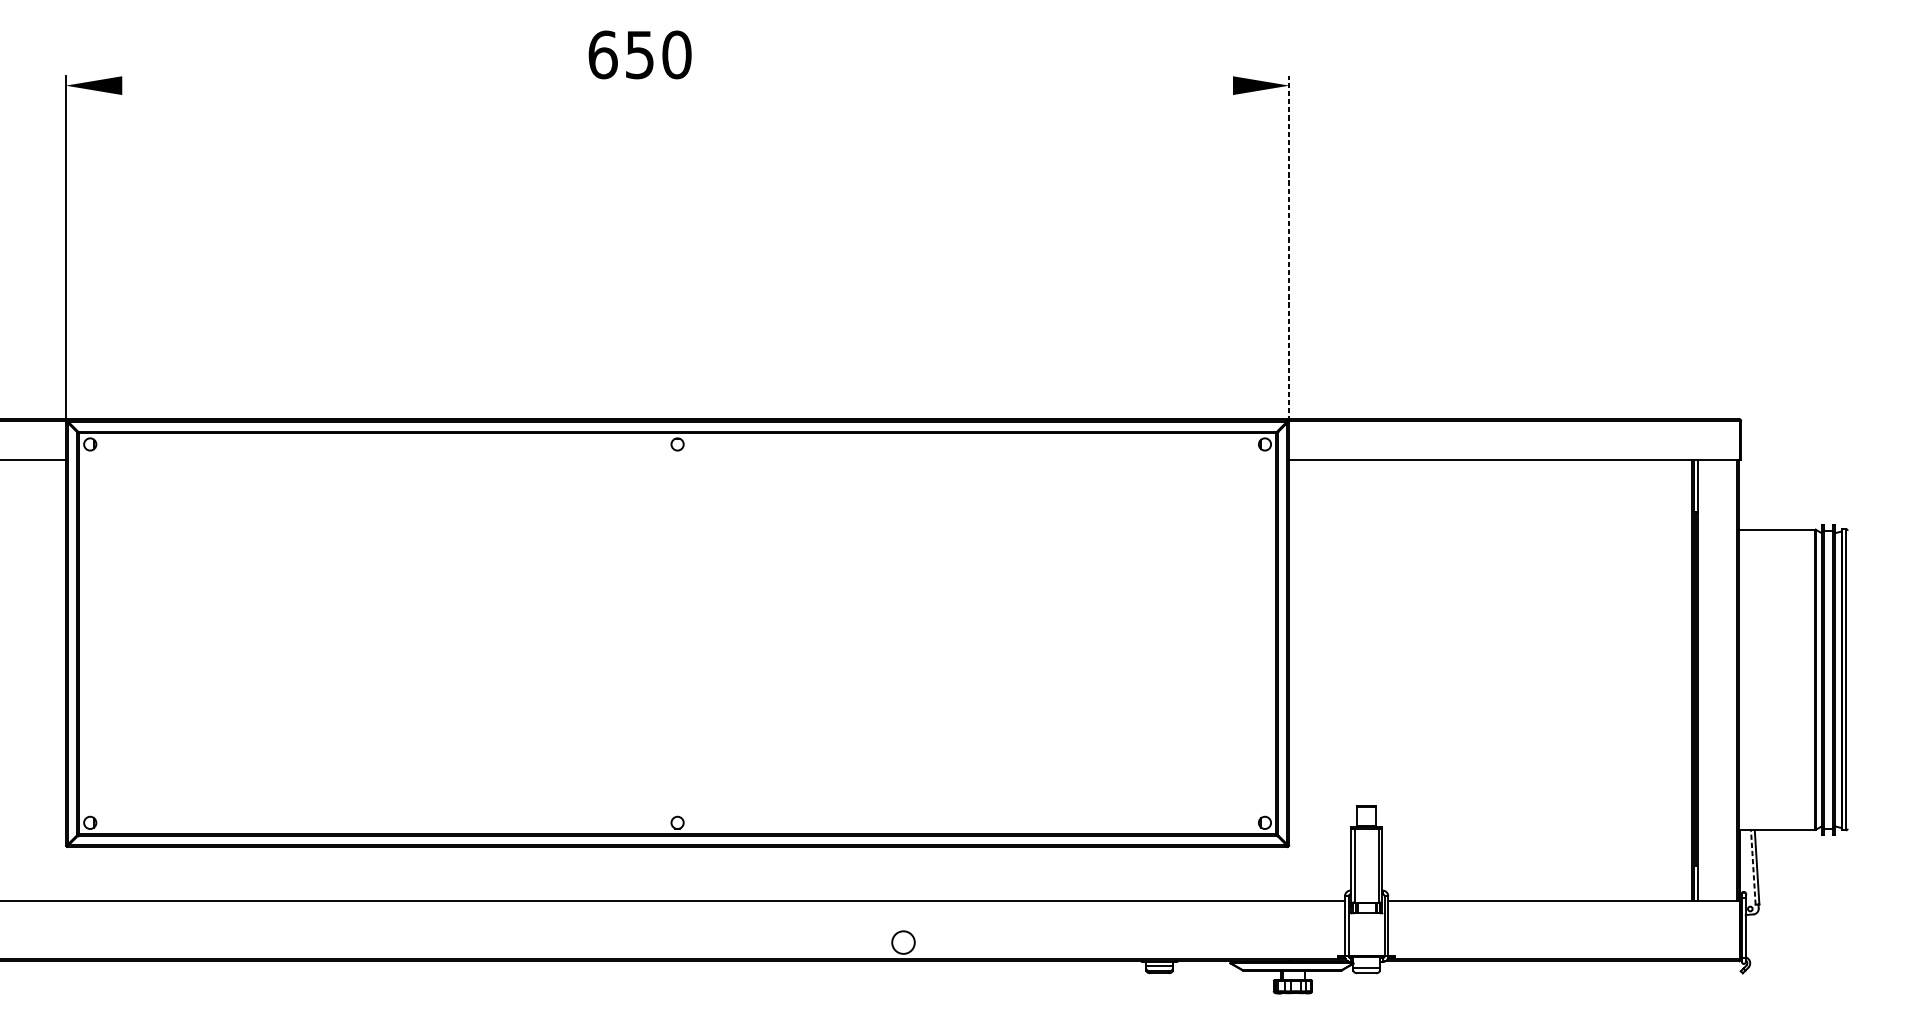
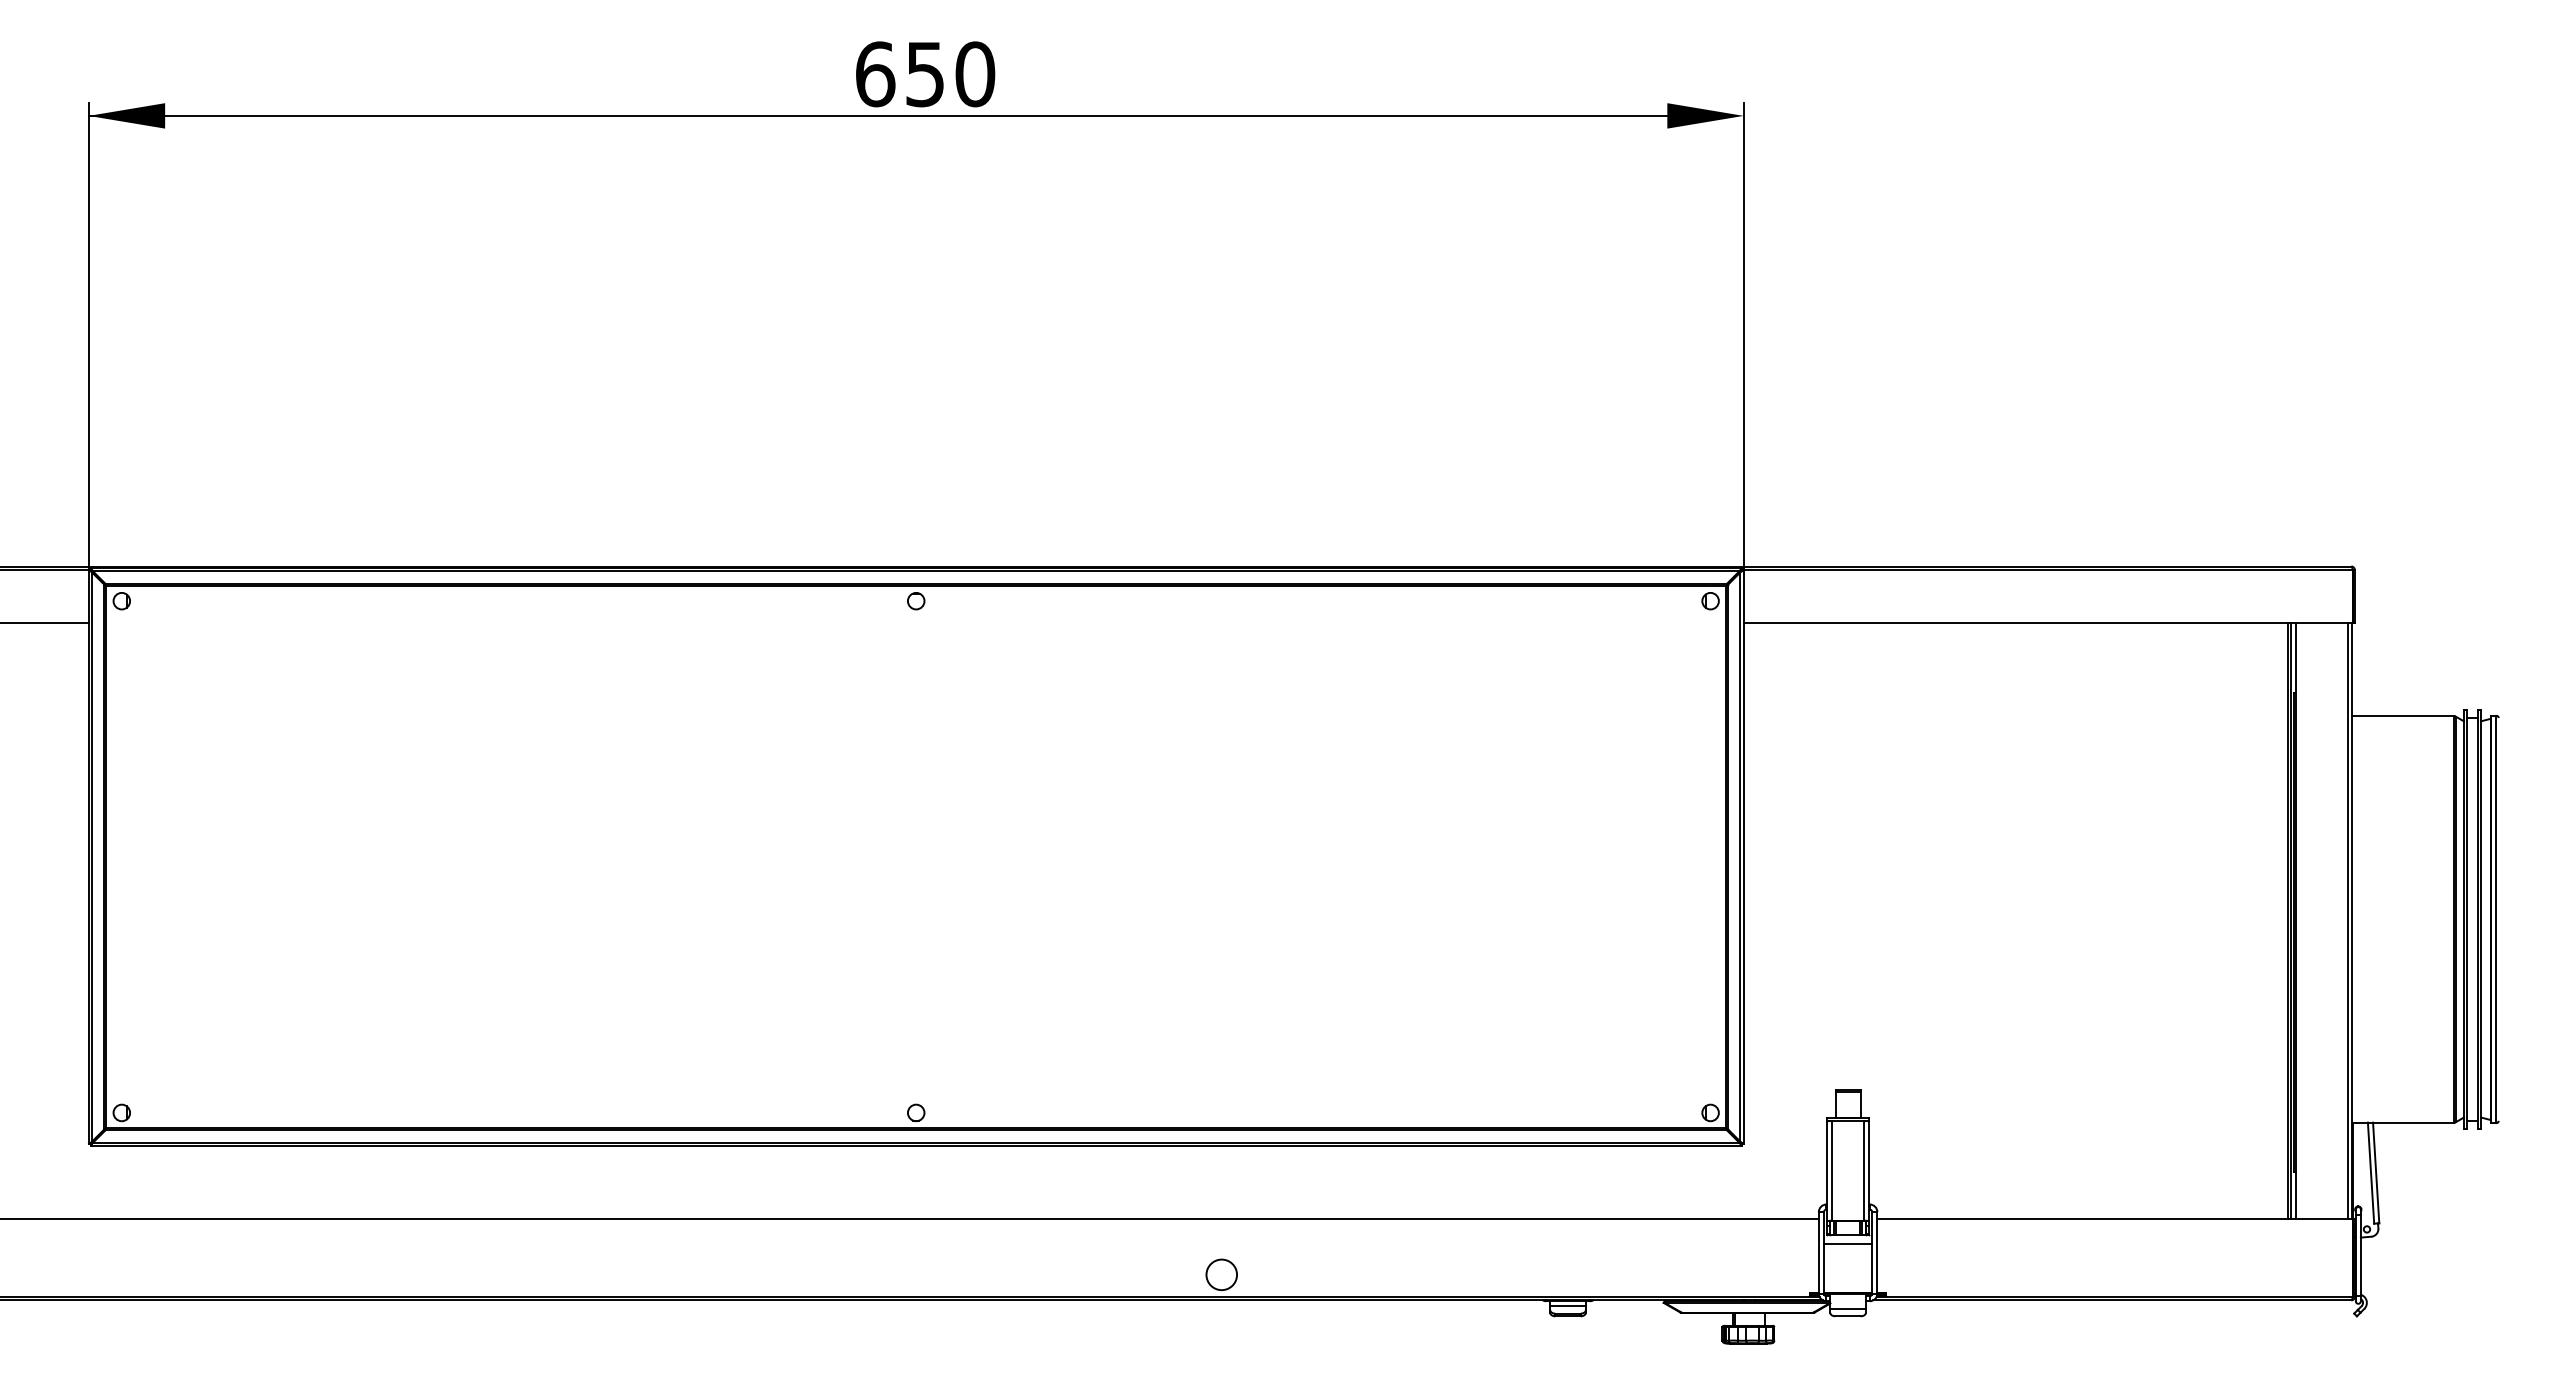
text: (640, 55) -> (925, 74), moved
line: (648, 85) -> (877, 115), added
line: (1289, 248) -> (1743, 336), dashed -> solid
line: (1753, 867) -> (2371, 1173), dashed -> solid
line: (1366, 920) -> (1847, 1244), added

